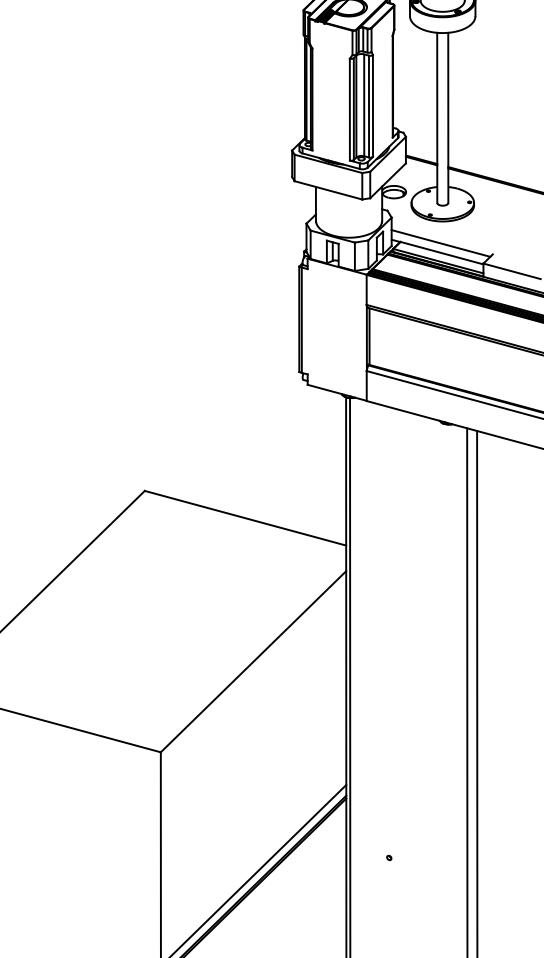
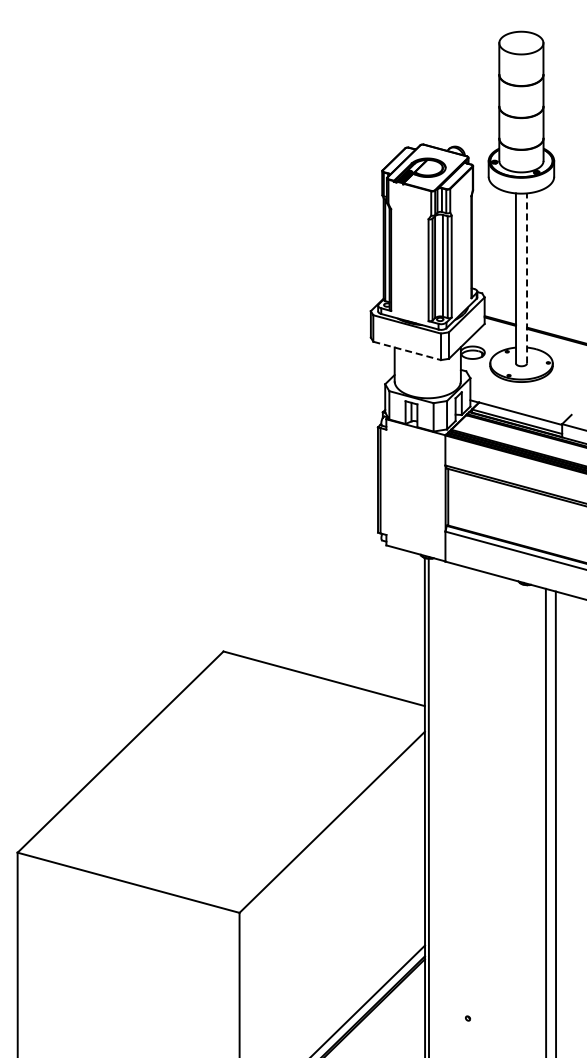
line: (448, 116) -> (527, 277), solid -> dashed
line: (328, 190) -> (407, 351), solid -> dashed
line: (440, 242) -> (519, 403), removed

